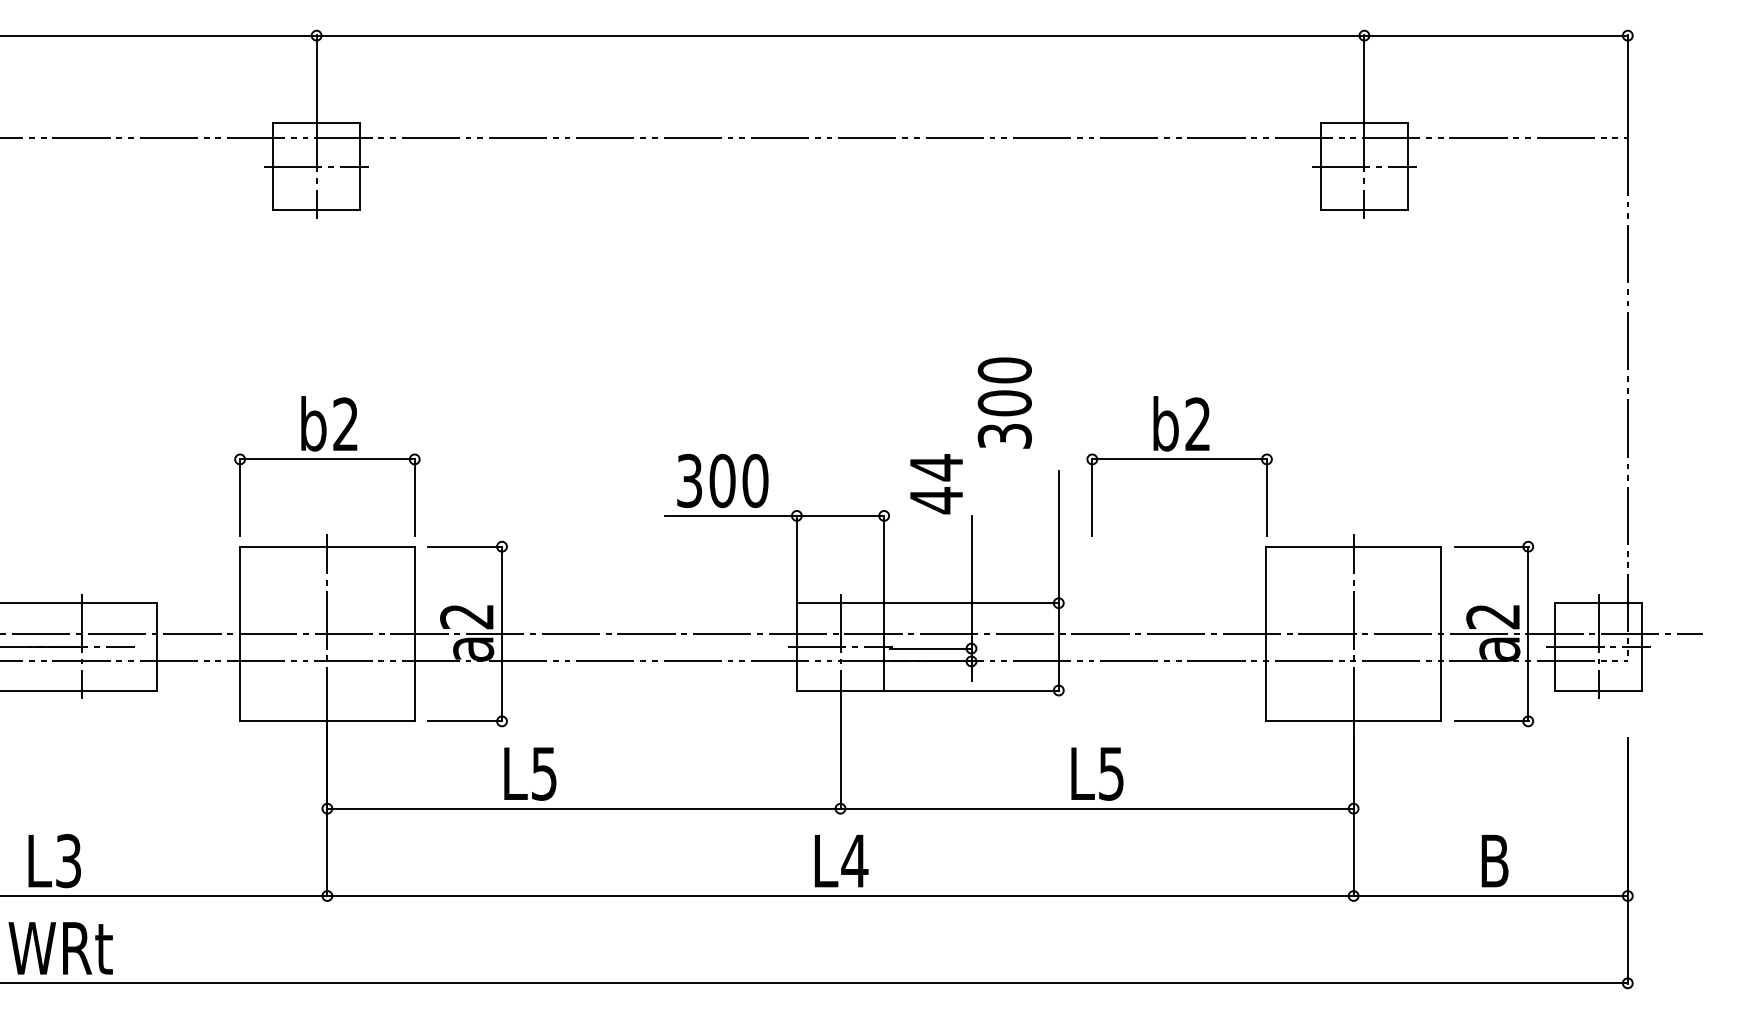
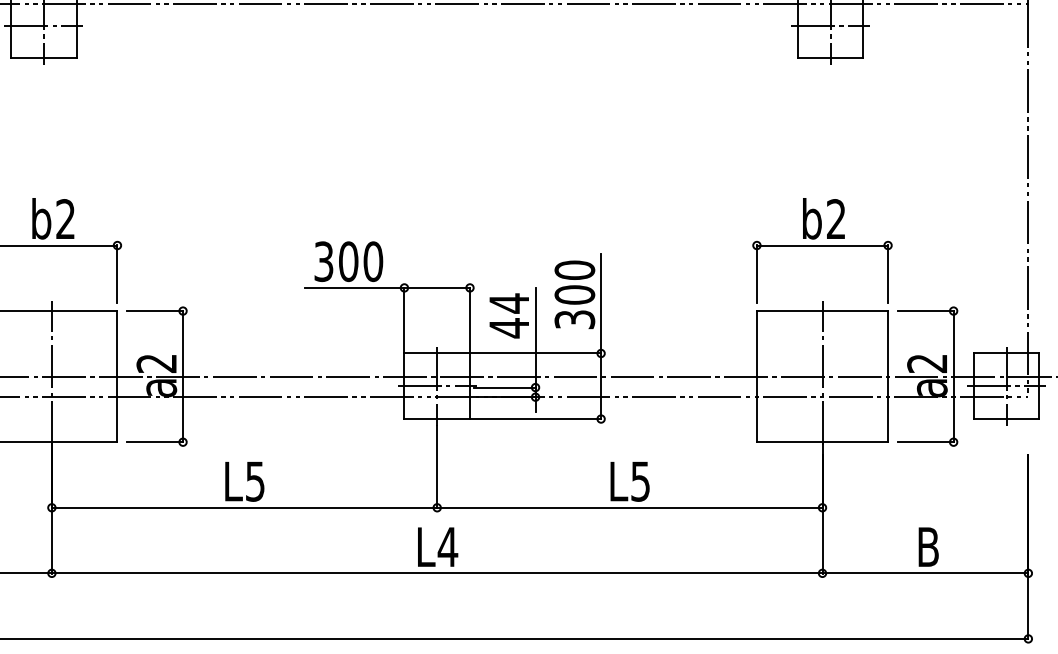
text: (1004, 402) -> (574, 294), moved
part: (1179, 459) -> (822, 245), moved
text: (936, 484) -> (509, 316), moved
text: (530, 773) -> (244, 481), moved

